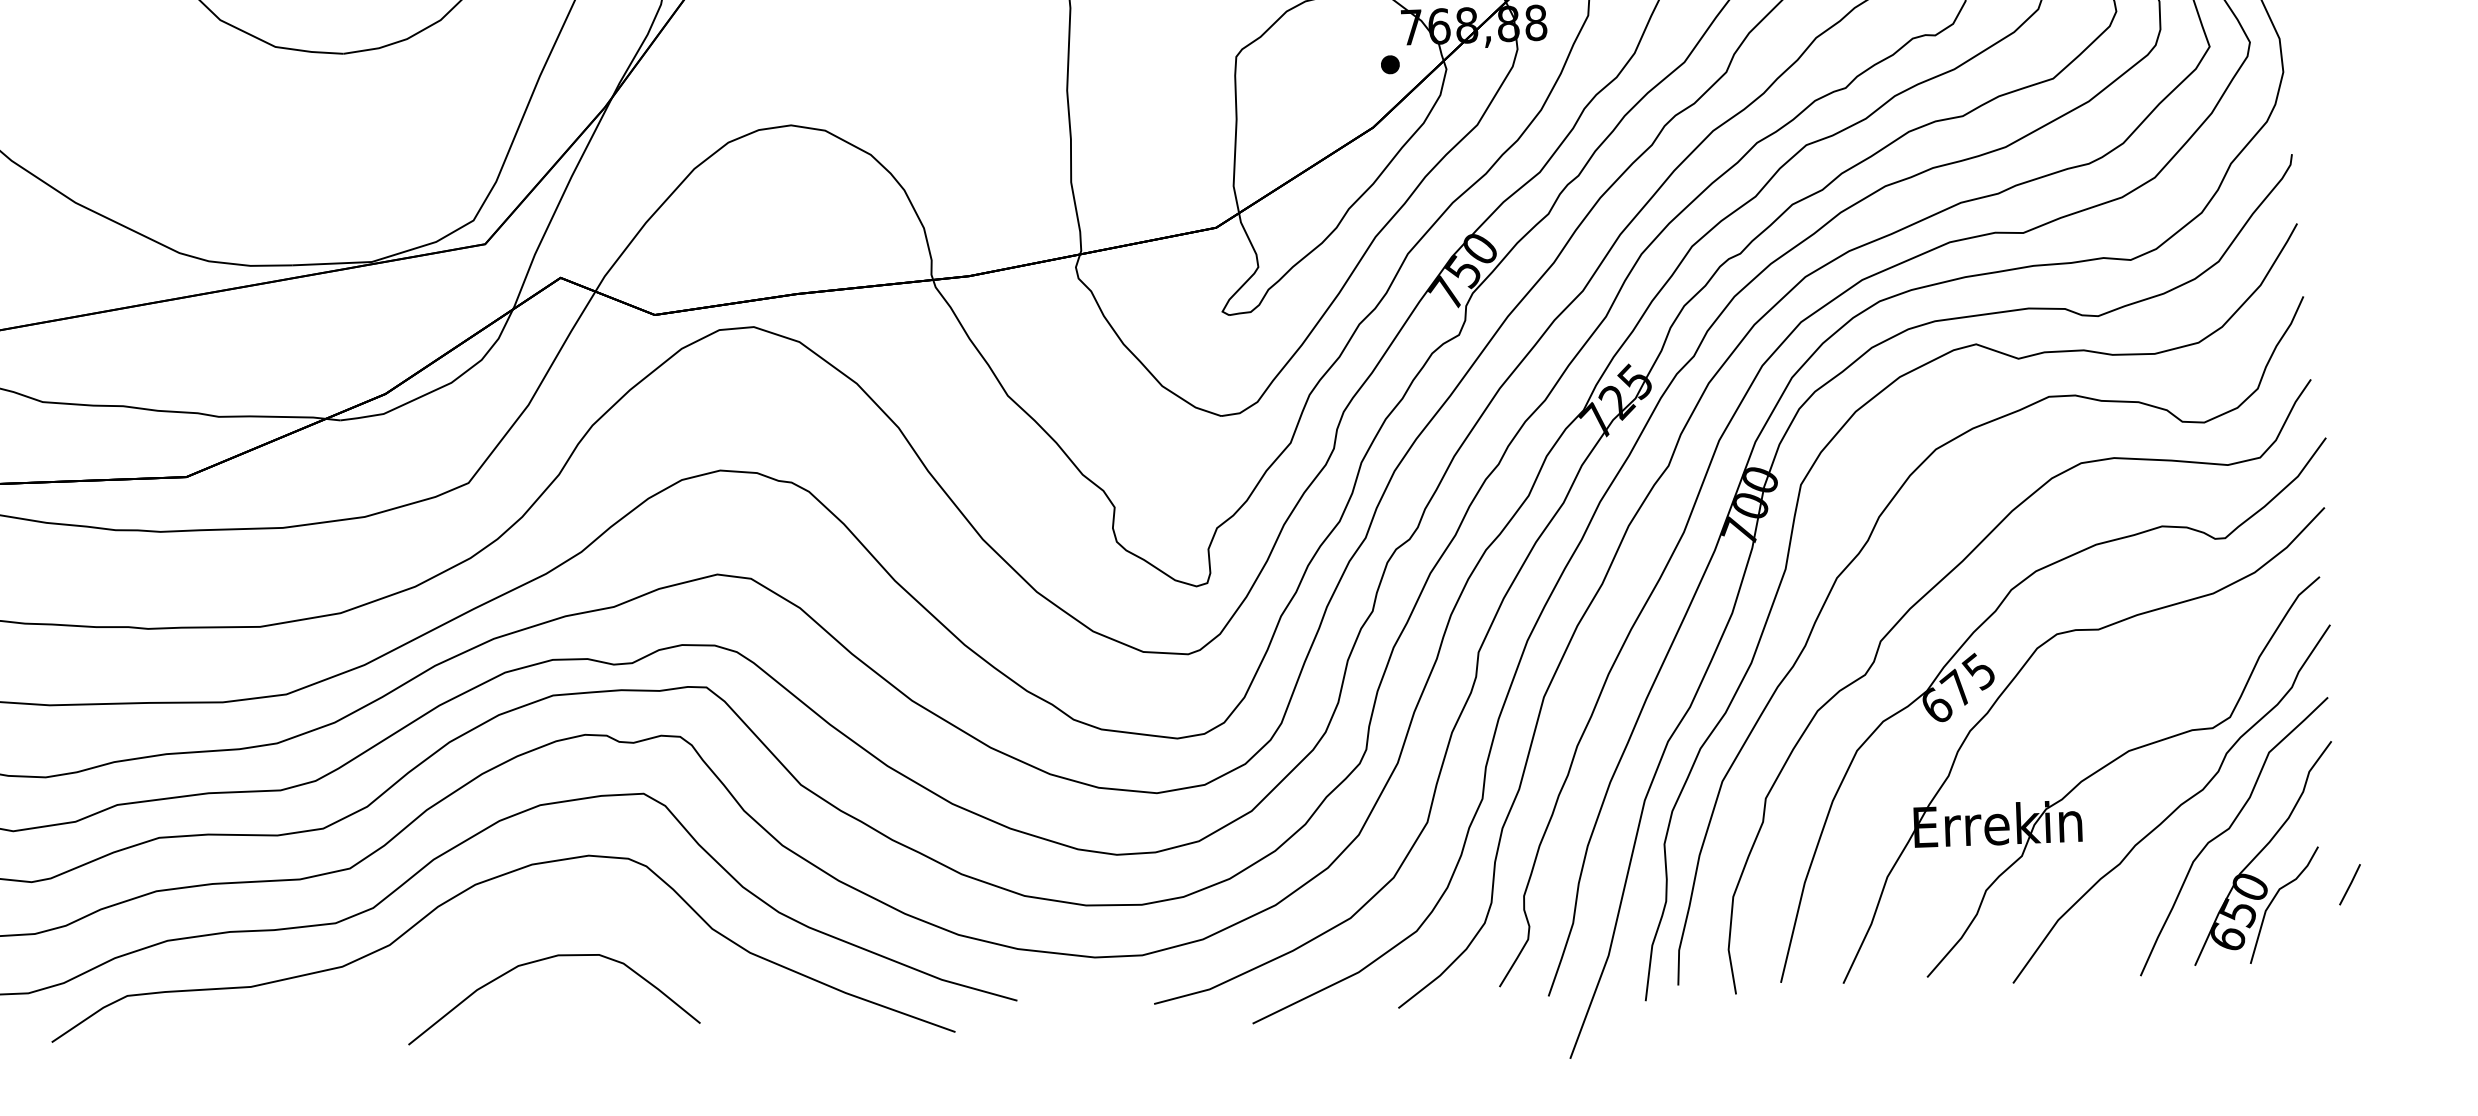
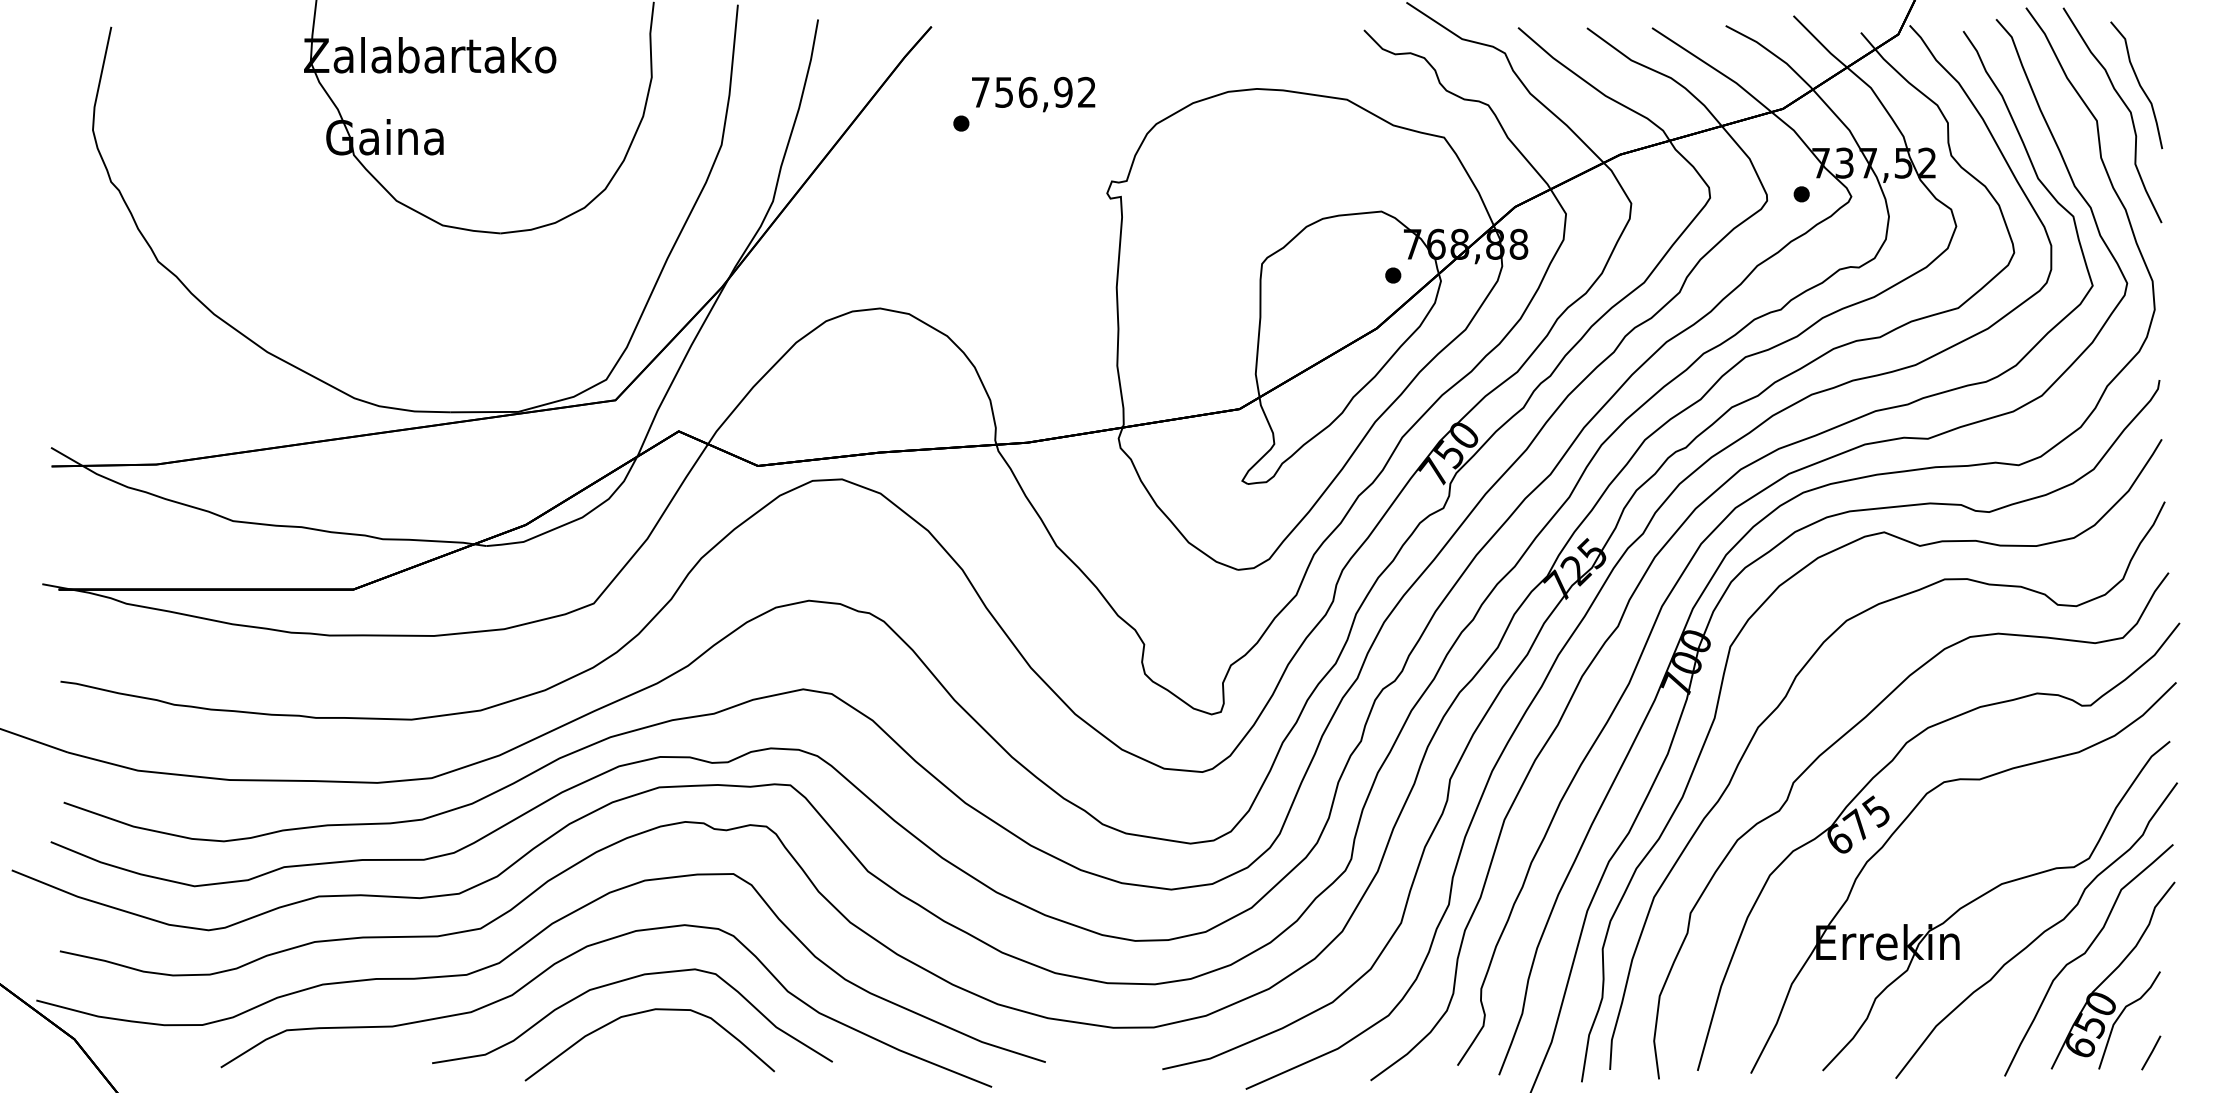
line: (2350, 884) -> (2151, 1052), moved
curve: (520, 924) -> (624, 981), added

